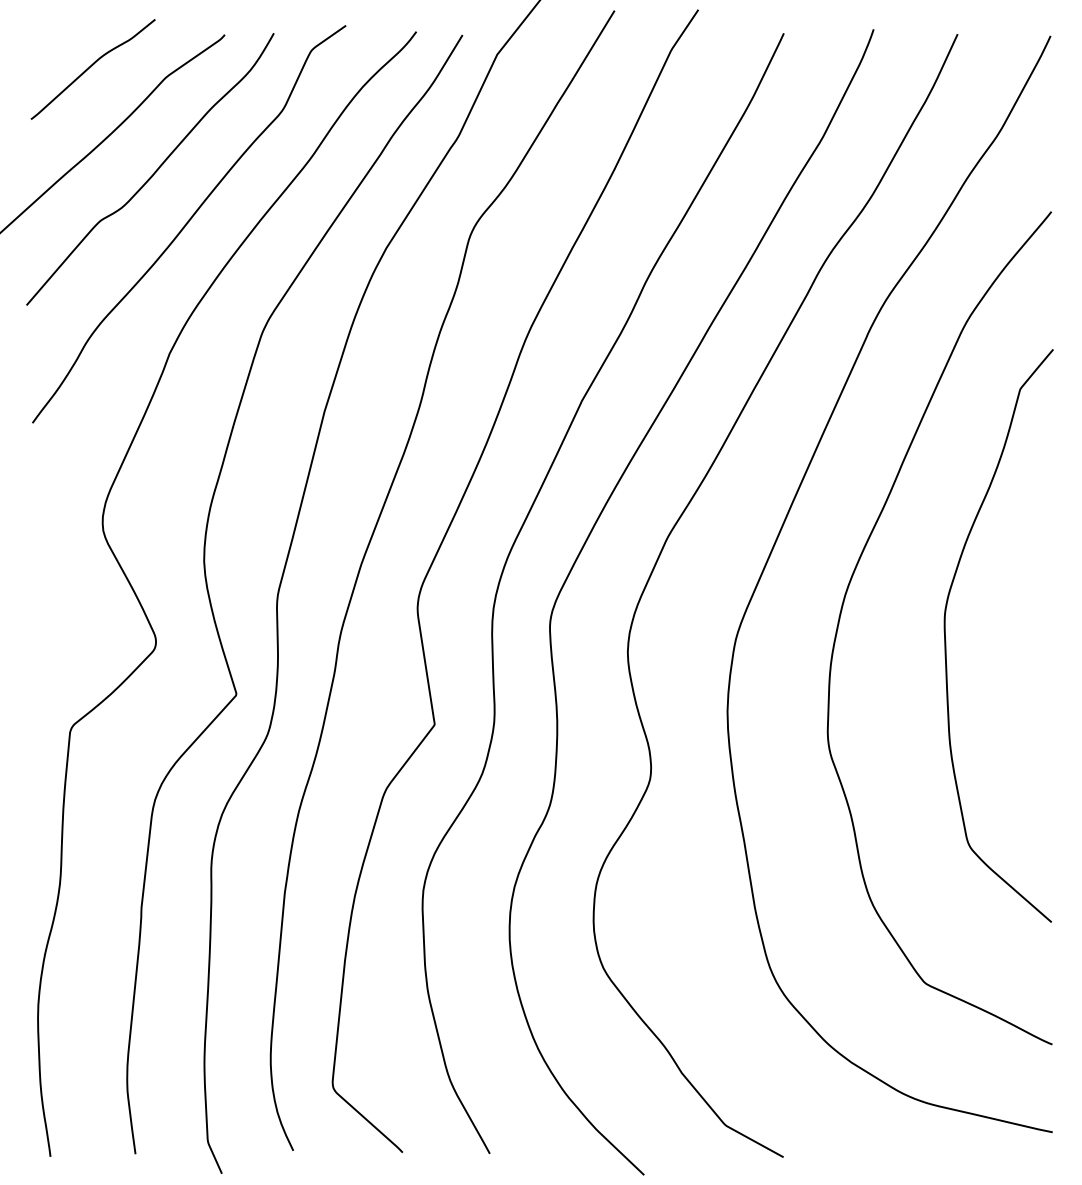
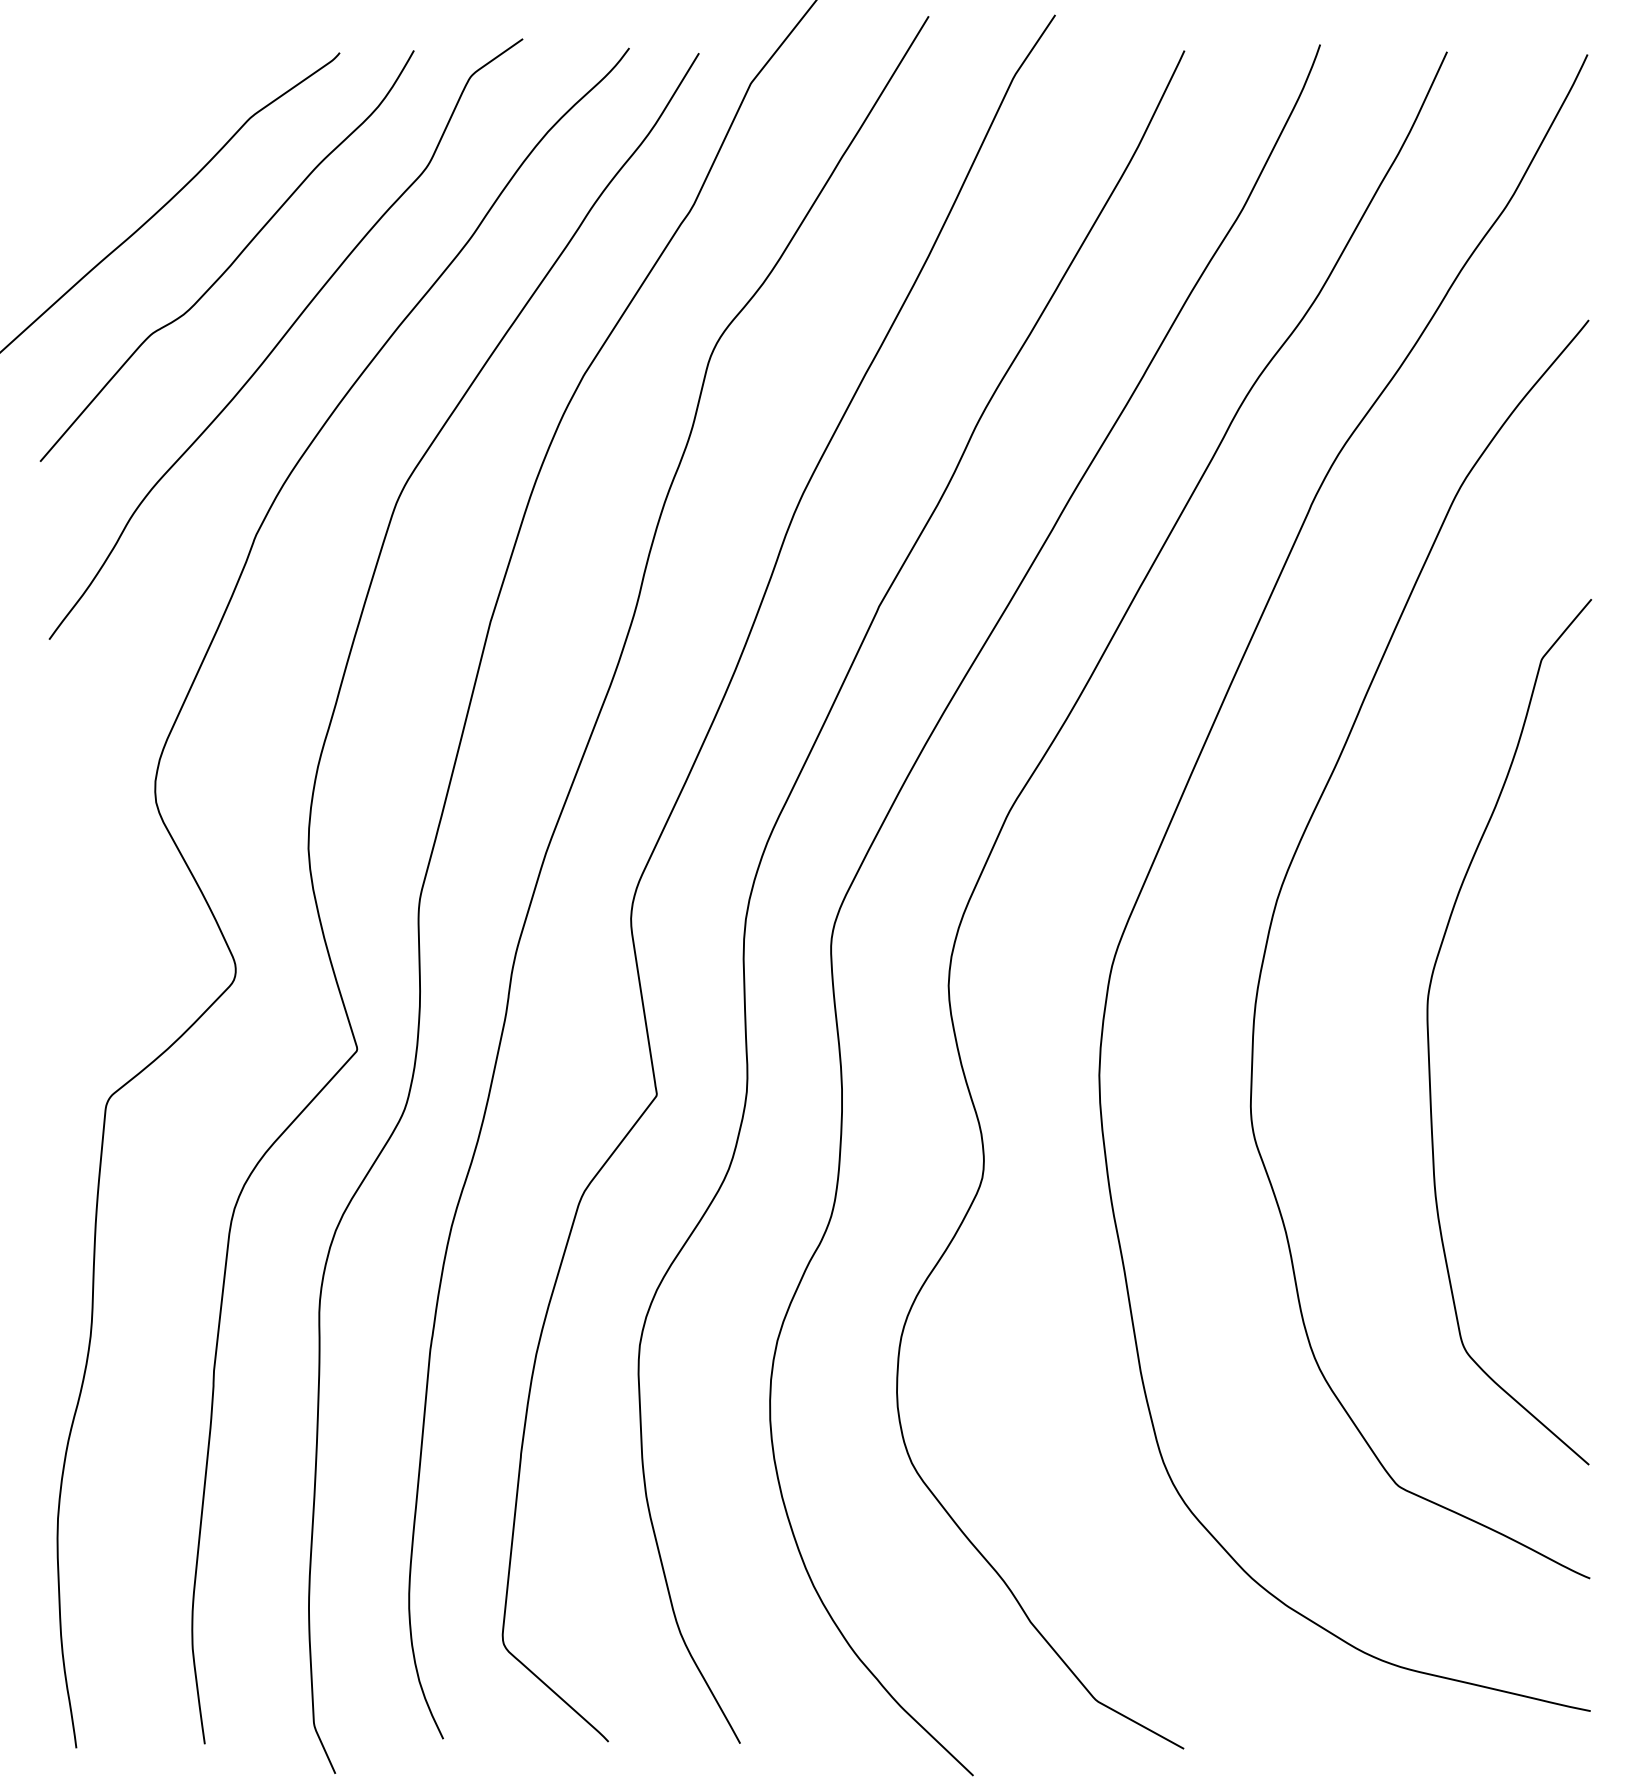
curve: (90, 67) -> (136, 102), removed
curve: (946, 640) -> (1430, 1039), moved

